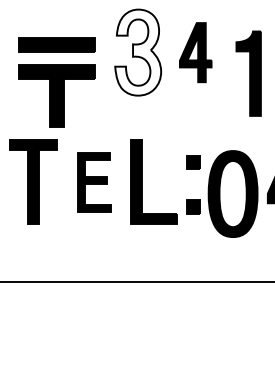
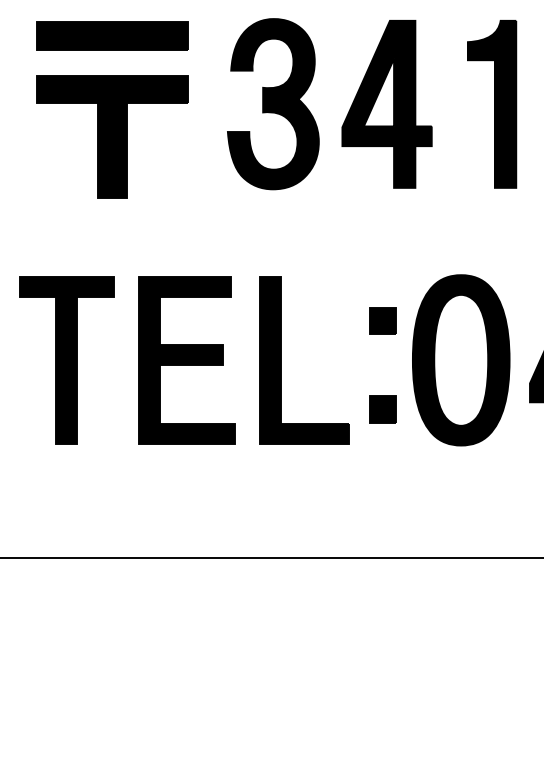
fill: (138, 52) -> (273, 103), added
part: (195, 52) -> (386, 103), size x1.43
part: (248, 73) -> (491, 103), moved
part: (56, 82) -> (111, 109), moved
part: (94, 181) -> (186, 359), size x1.43
part: (232, 193) -> (460, 359), moved

